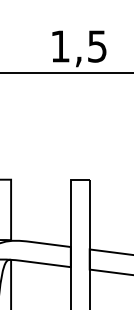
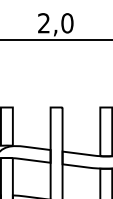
text: (78, 46) -> (55, 23), 1,5 -> 2,0

